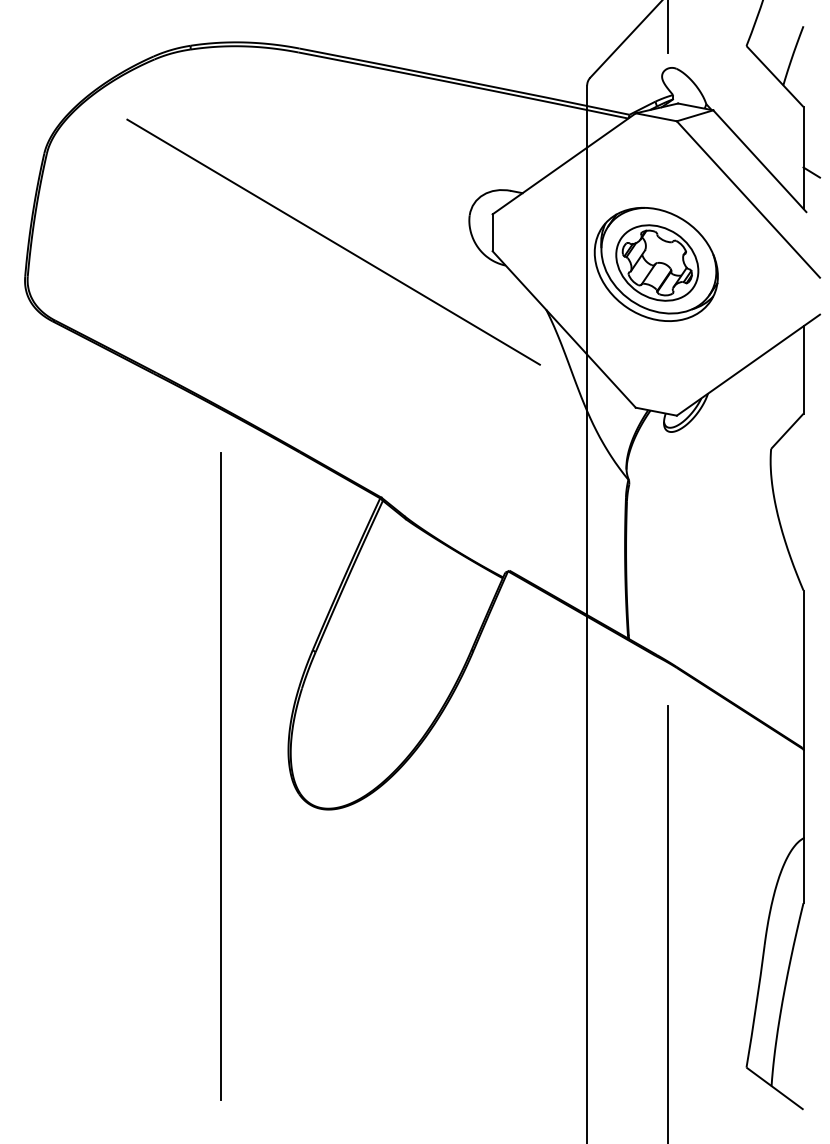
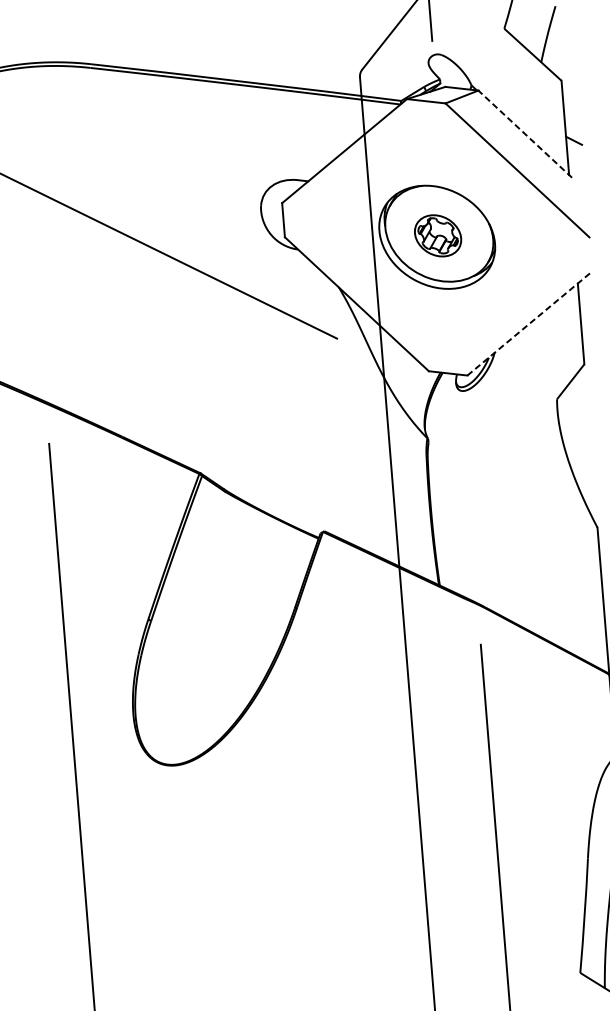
line: (759, 161) -> (524, 134), solid -> dashed
part: (657, 262) -> (438, 235), size x0.6
line: (748, 365) -> (529, 323), solid -> dashed

